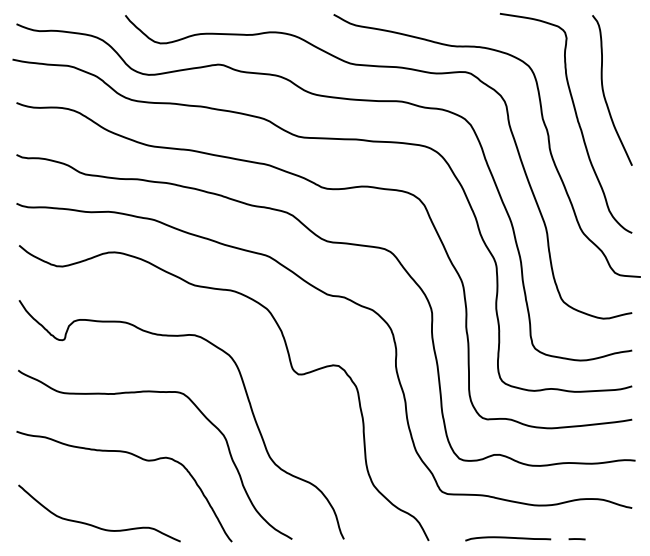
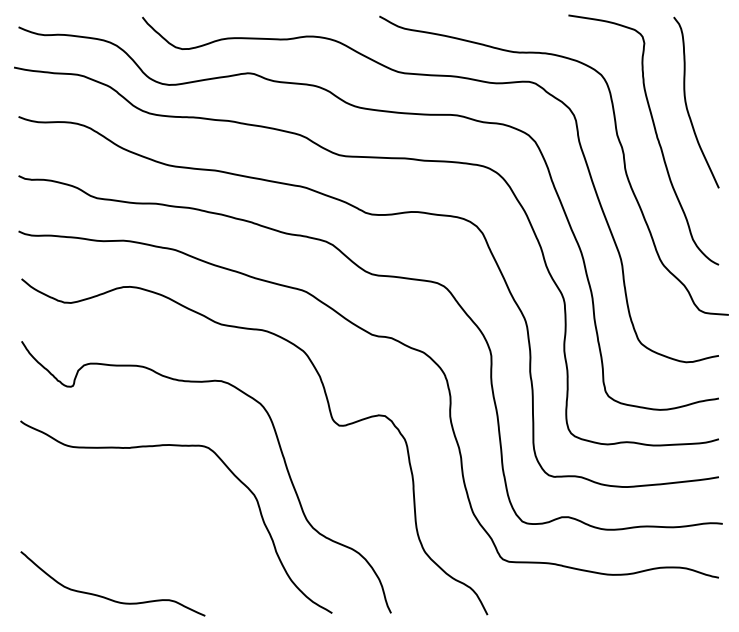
curve: (134, 456) -> (152, 519), removed
curve: (508, 538) -> (578, 612), removed
line: (576, 539) -> (655, 613), removed

